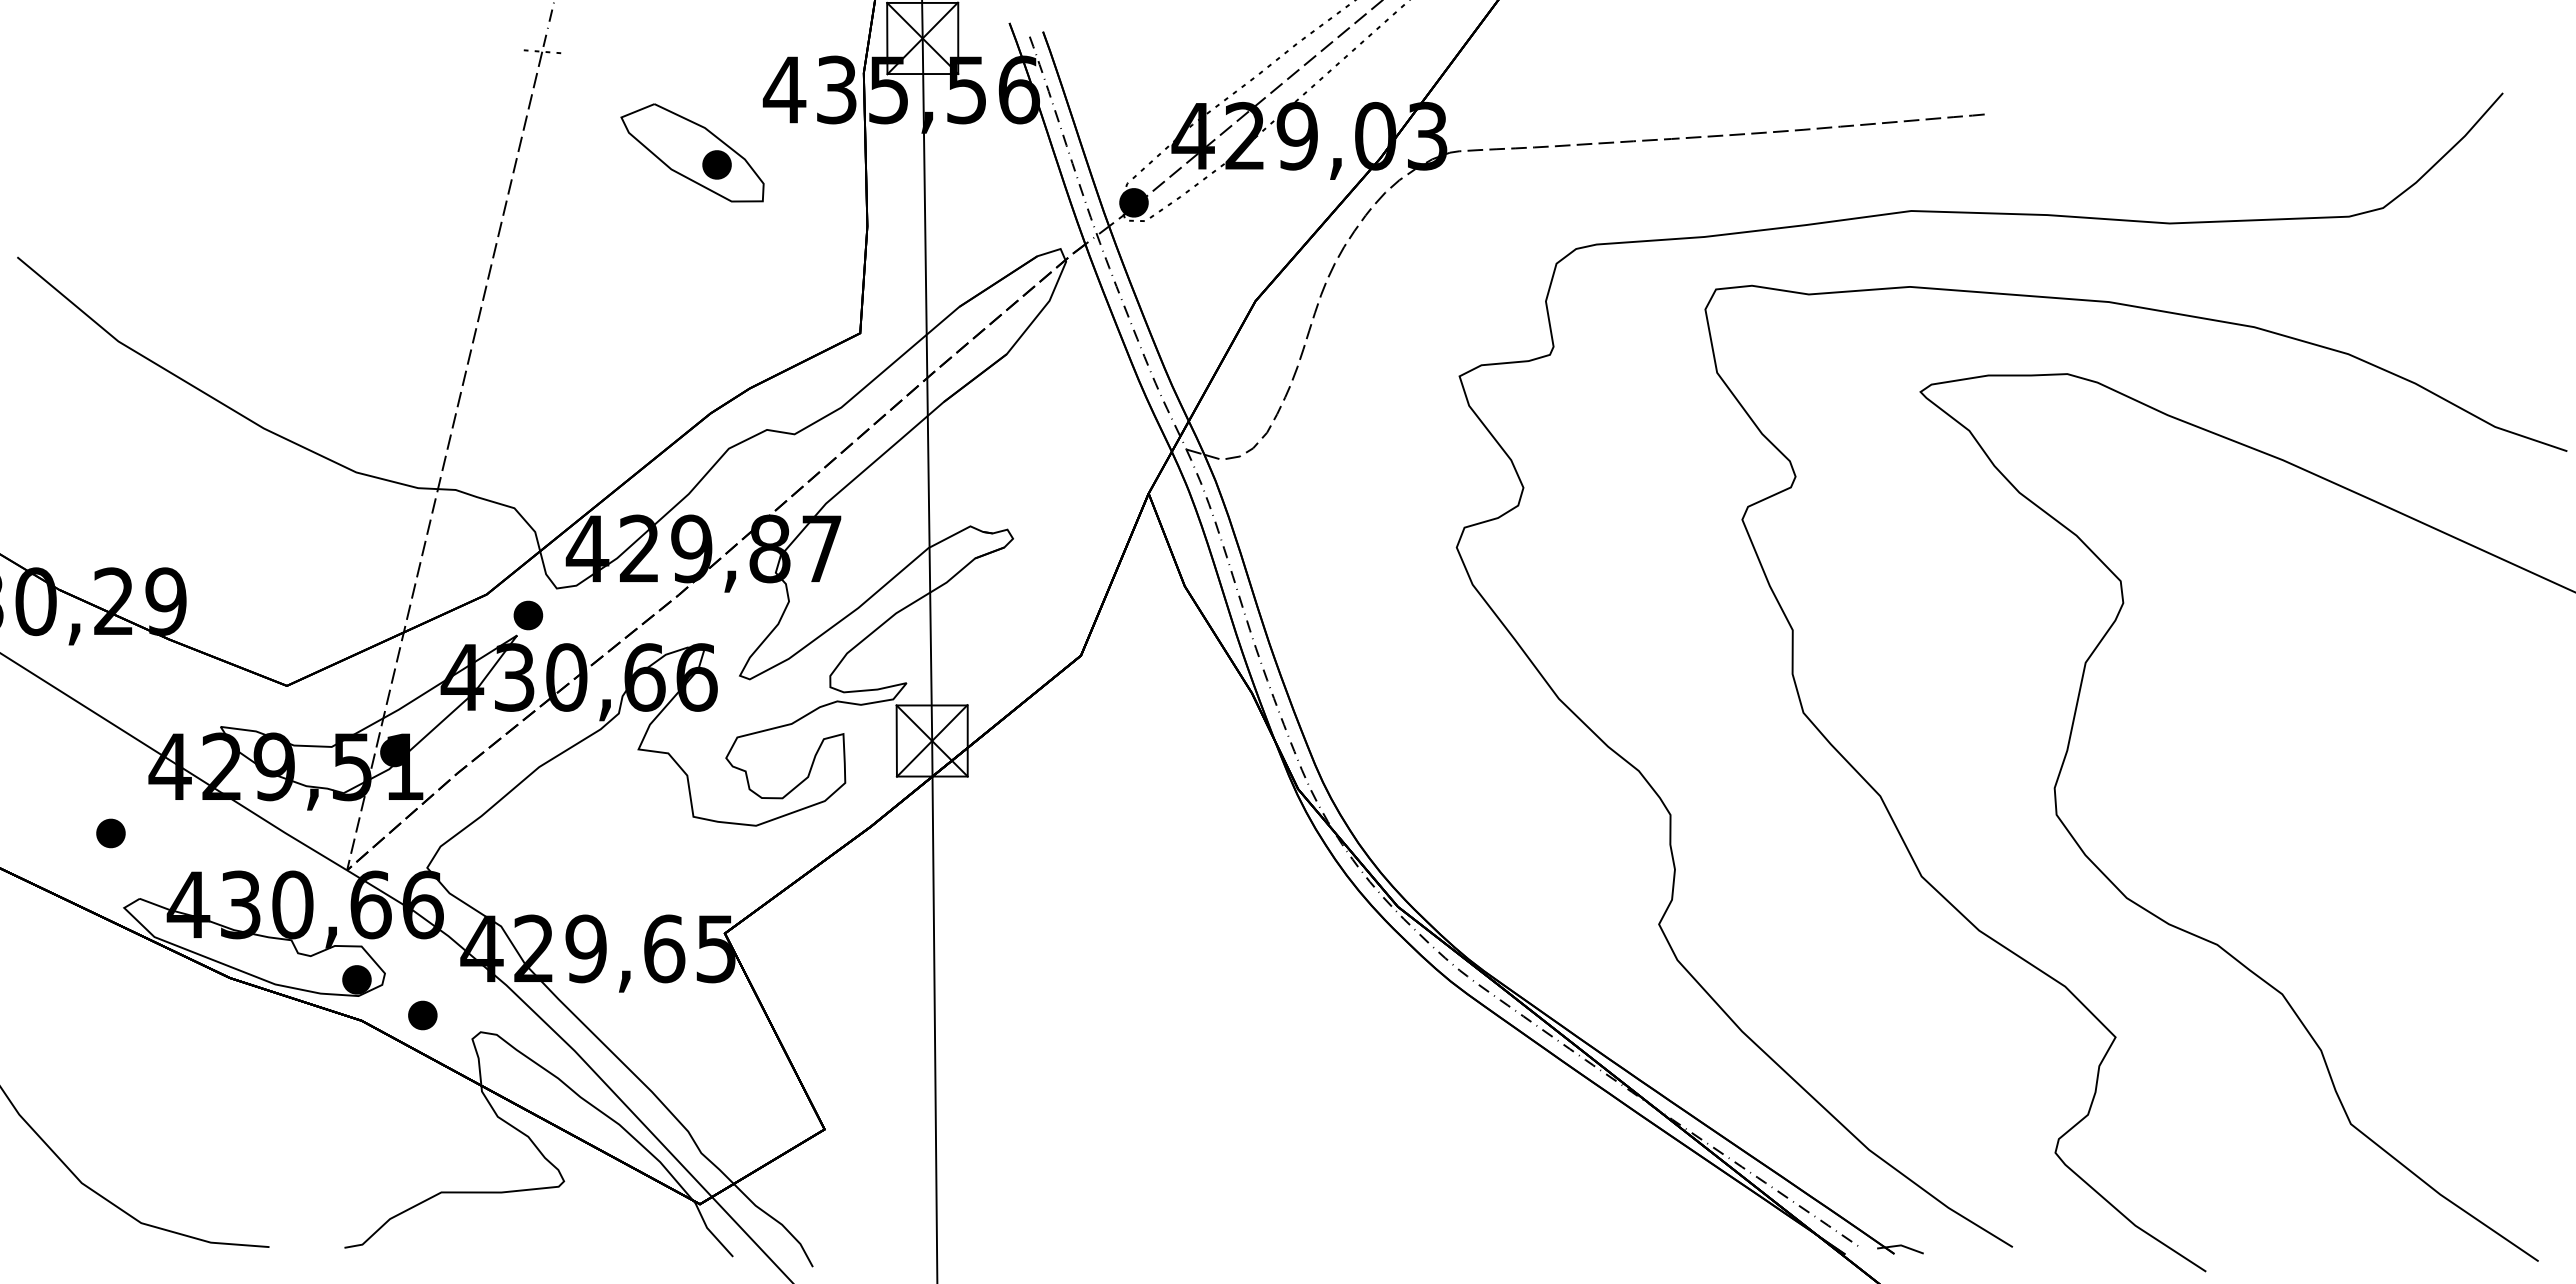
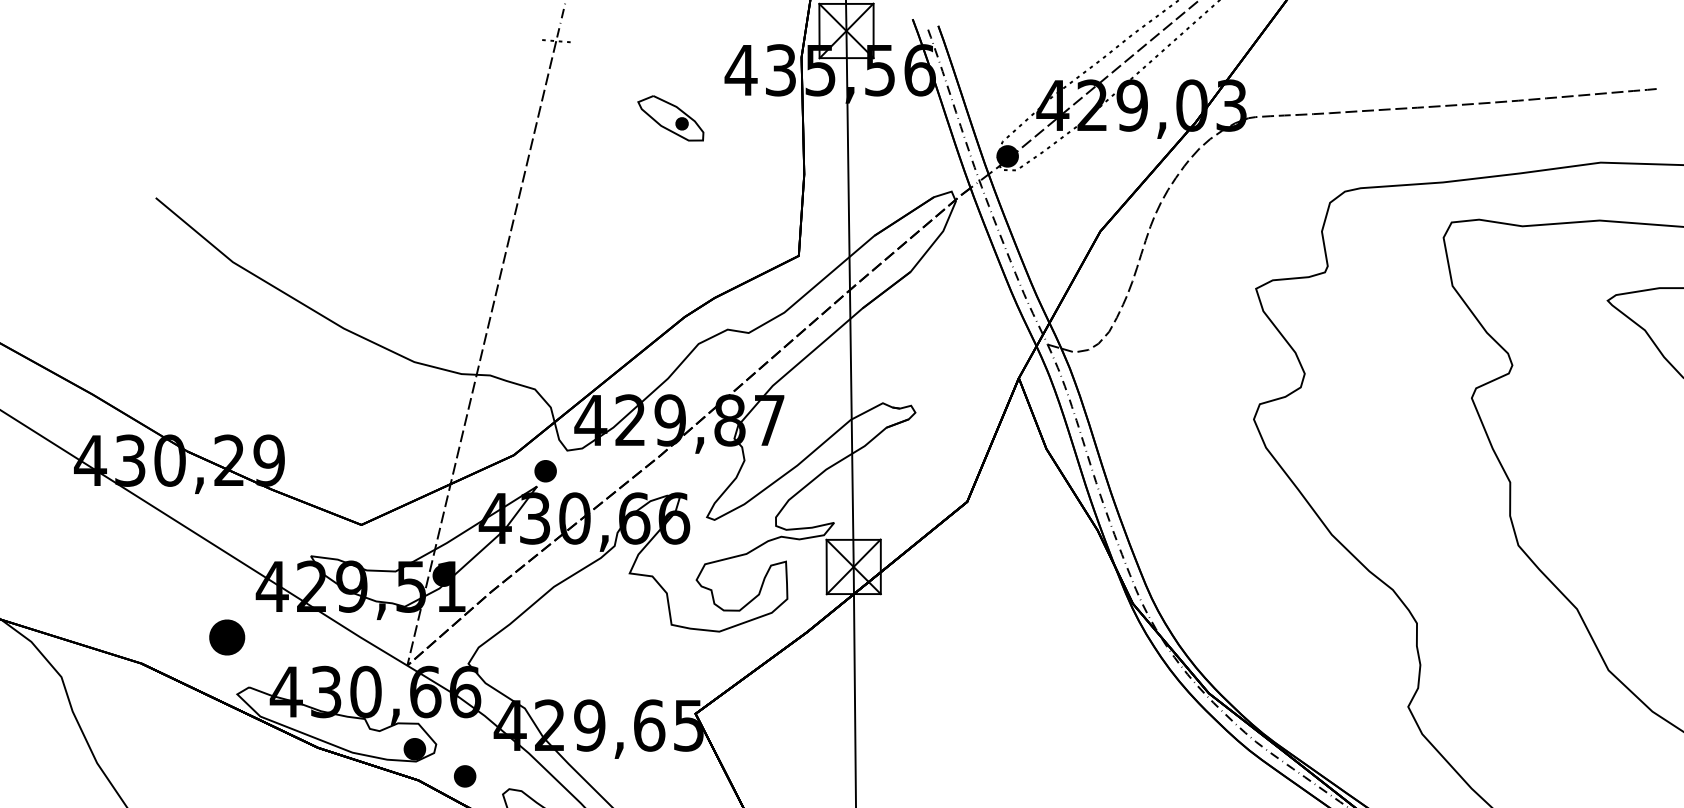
part: (692, 152) -> (670, 118), size x0.6
part: (110, 833) -> (226, 637), size x1.6

